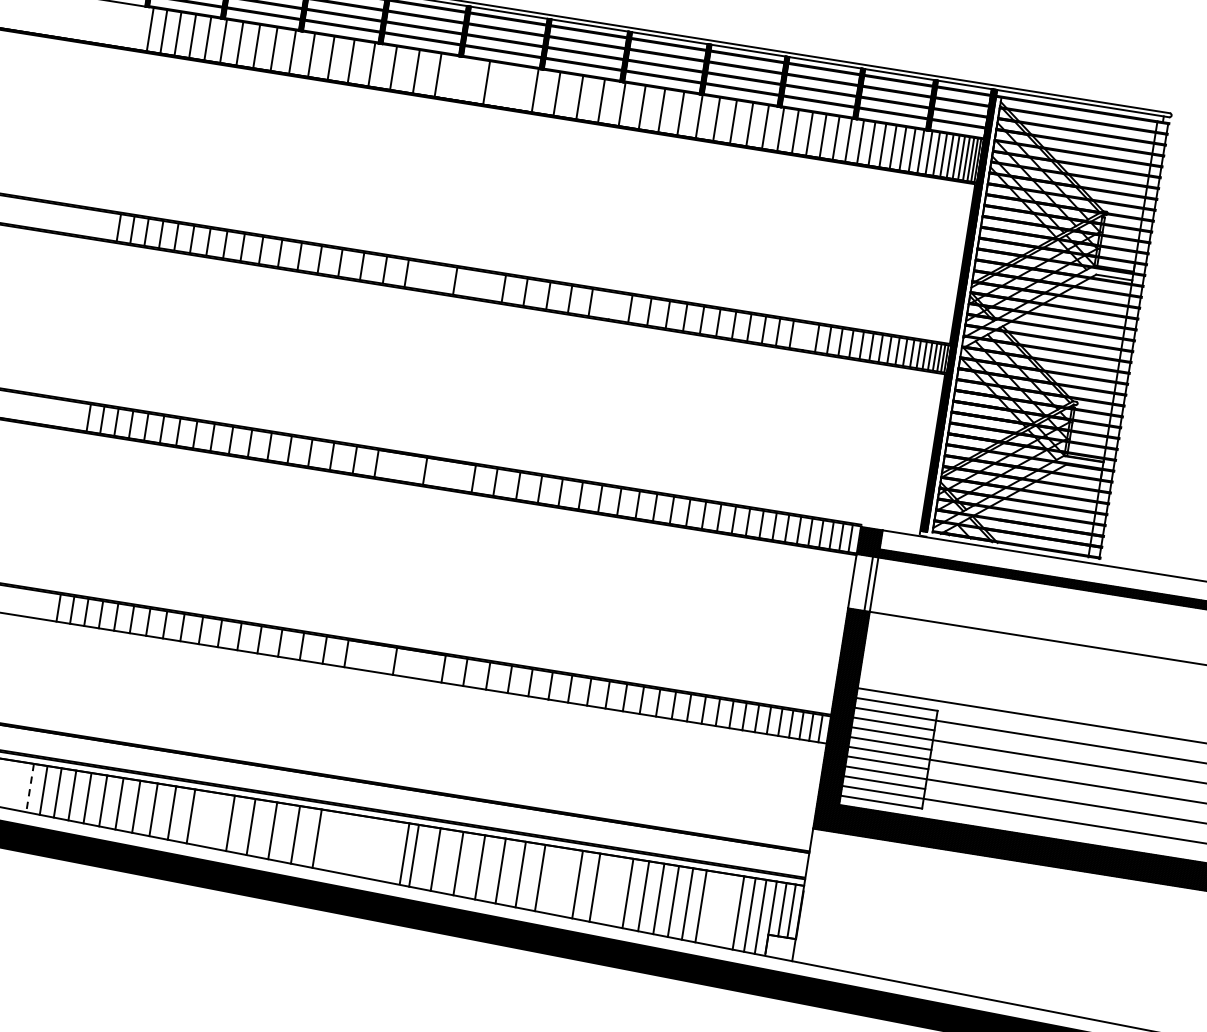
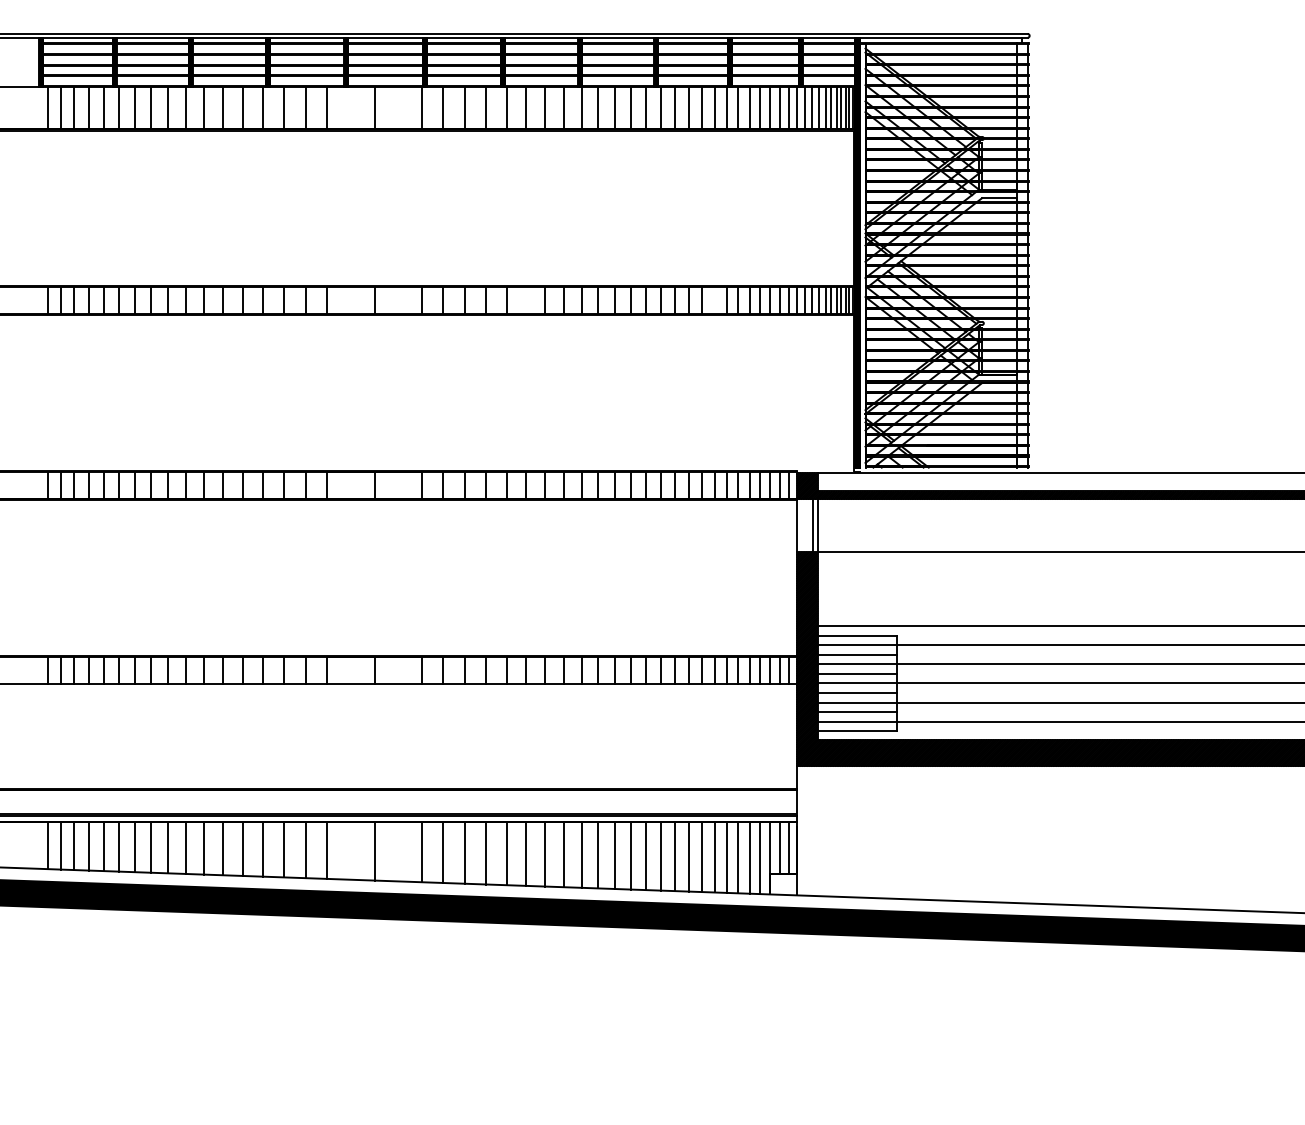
line: (29, 788) -> (47, 846), dashed -> solid
line: (210, 819) -> (223, 848), added
line: (404, 853) -> (374, 851), moved
line: (559, 881) -> (563, 854), added
line: (611, 890) -> (614, 855), added
line: (713, 908) -> (714, 857), added
line: (726, 910) -> (726, 857), added

